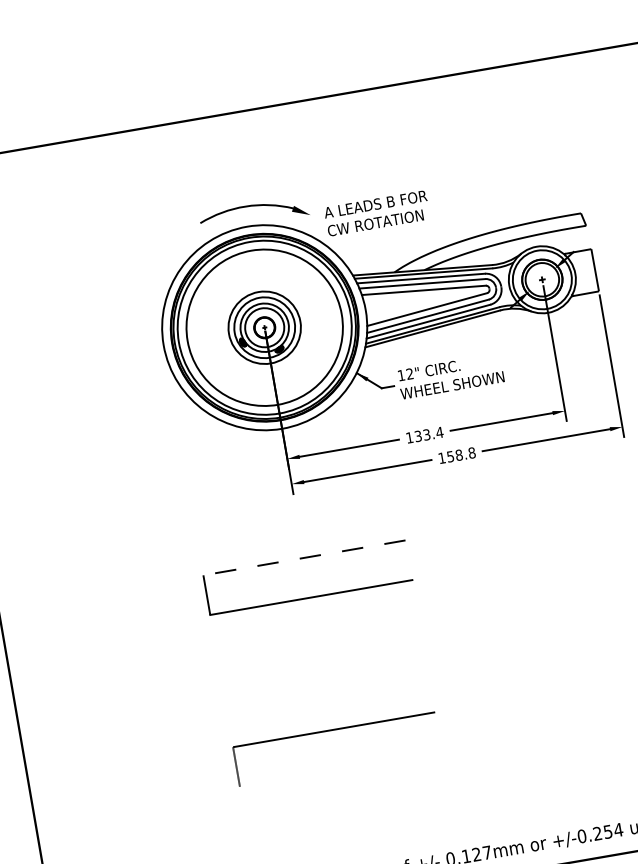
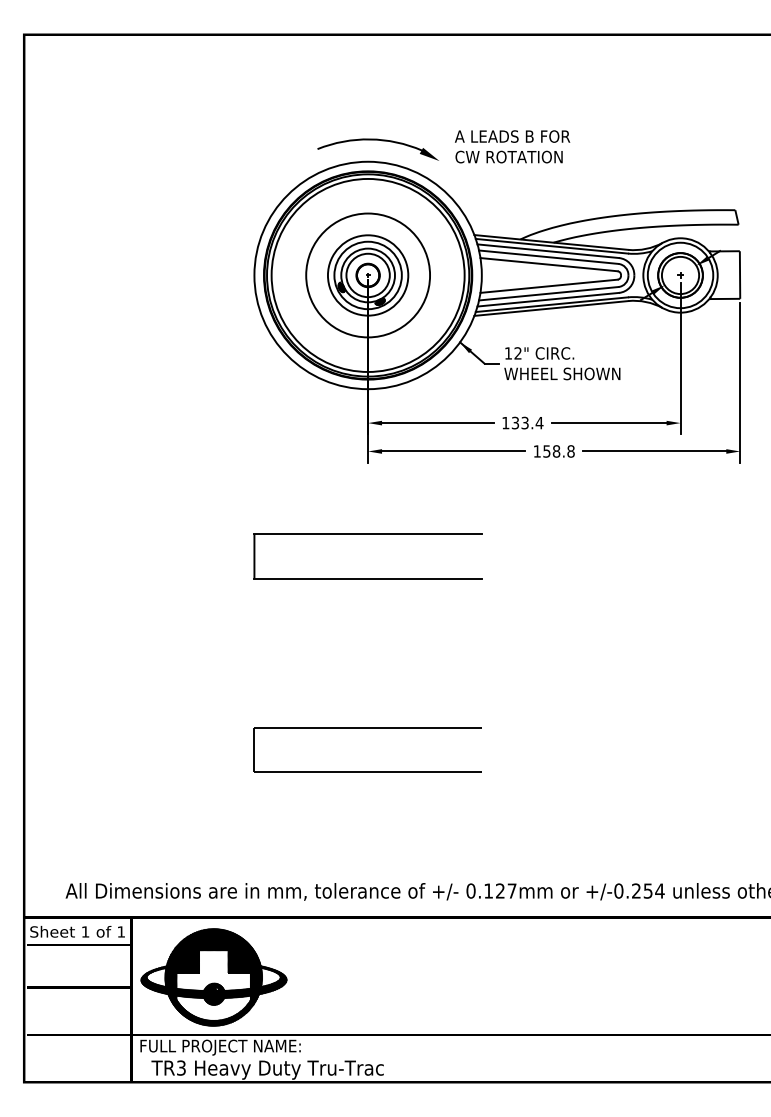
text: (377, 213) -> (512, 146), moved
circle: (265, 327) -> (368, 275), size x0.71
line: (304, 557) -> (368, 534), dashed -> solid
line: (340, 769) -> (367, 772), added

